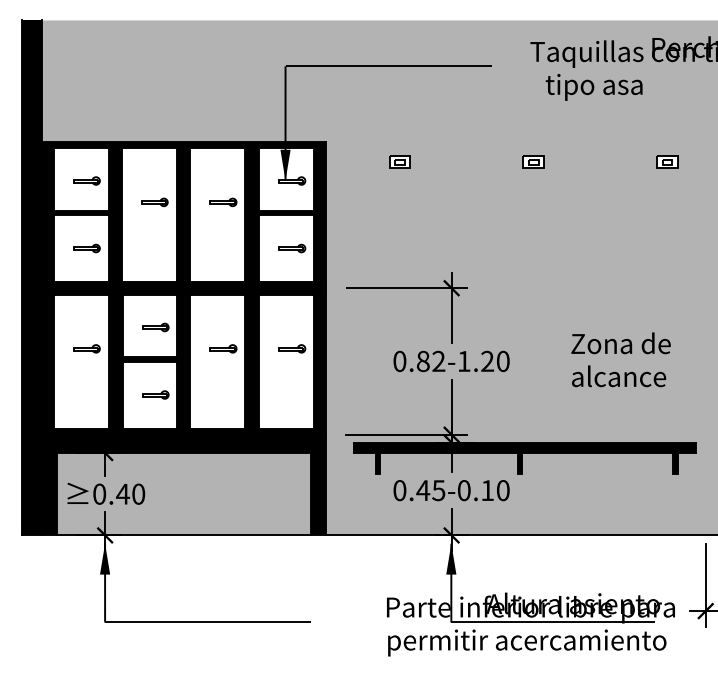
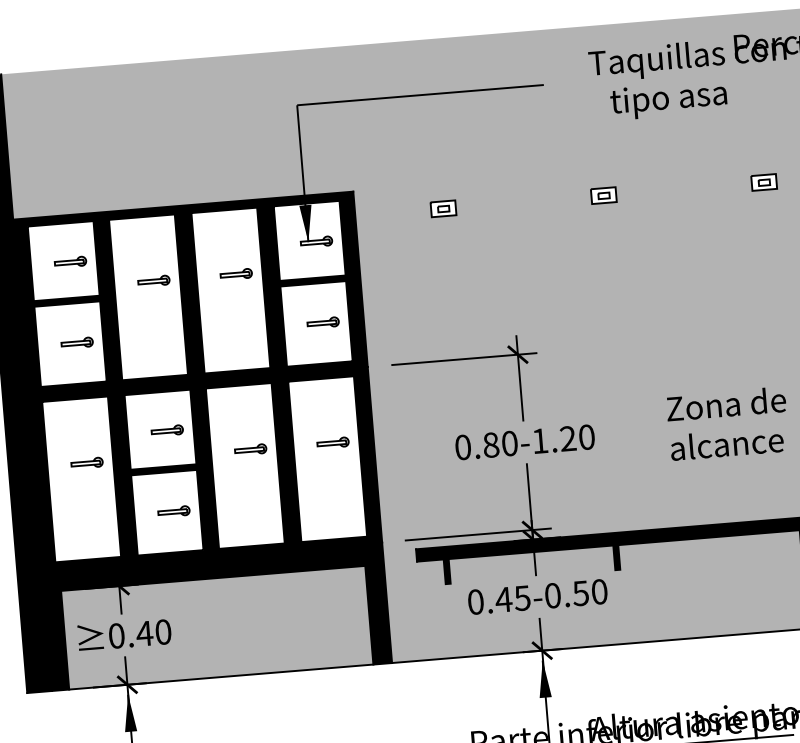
text: (438, 361) -> (509, 443), 0.82-1.20 -> 0.80-1.20
text: (487, 490) -> (580, 593), 0.45-0.10 -> 0.45-0.50

